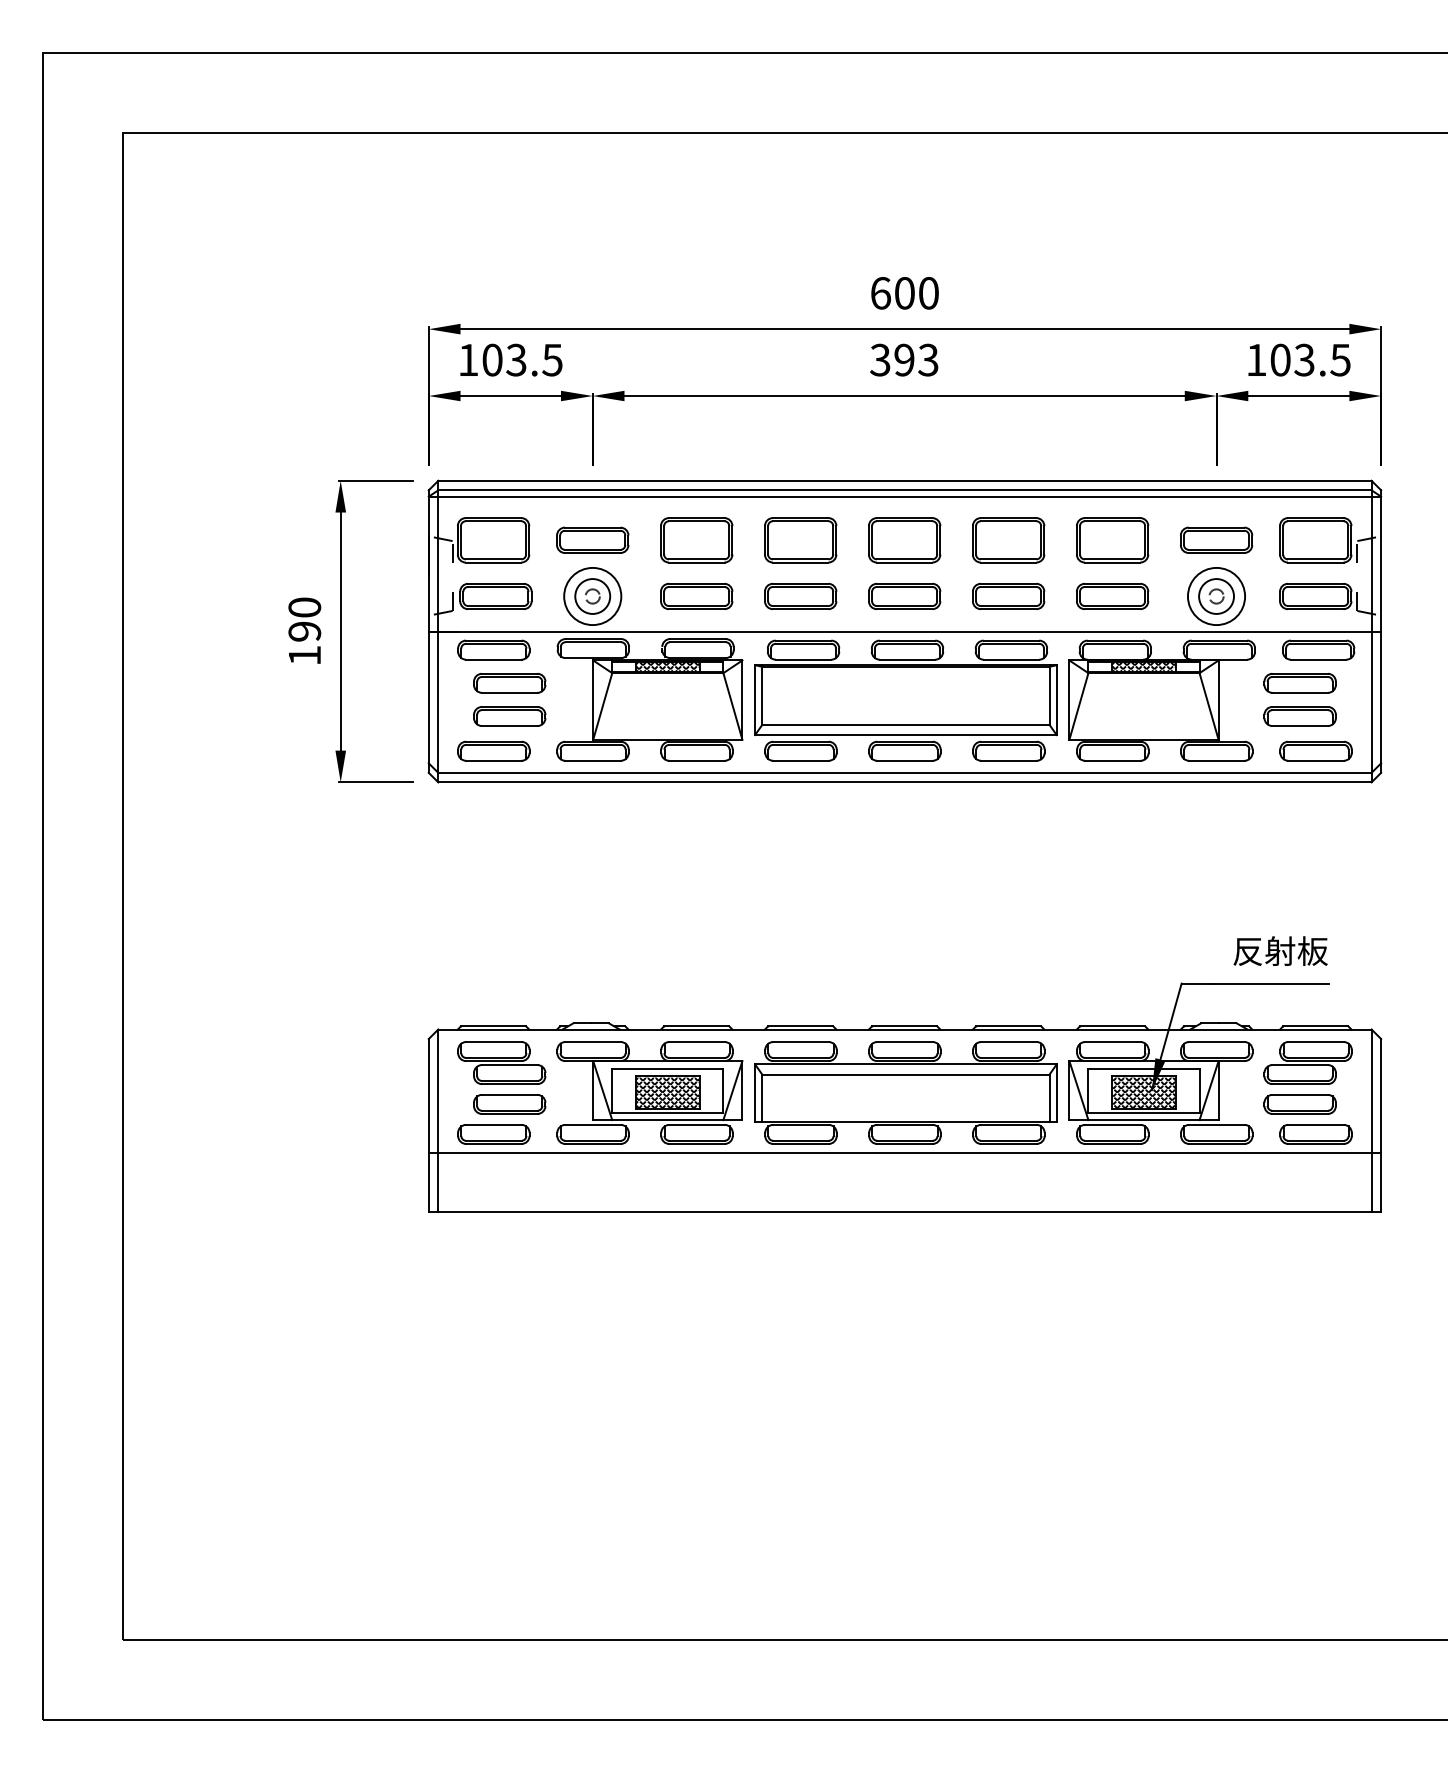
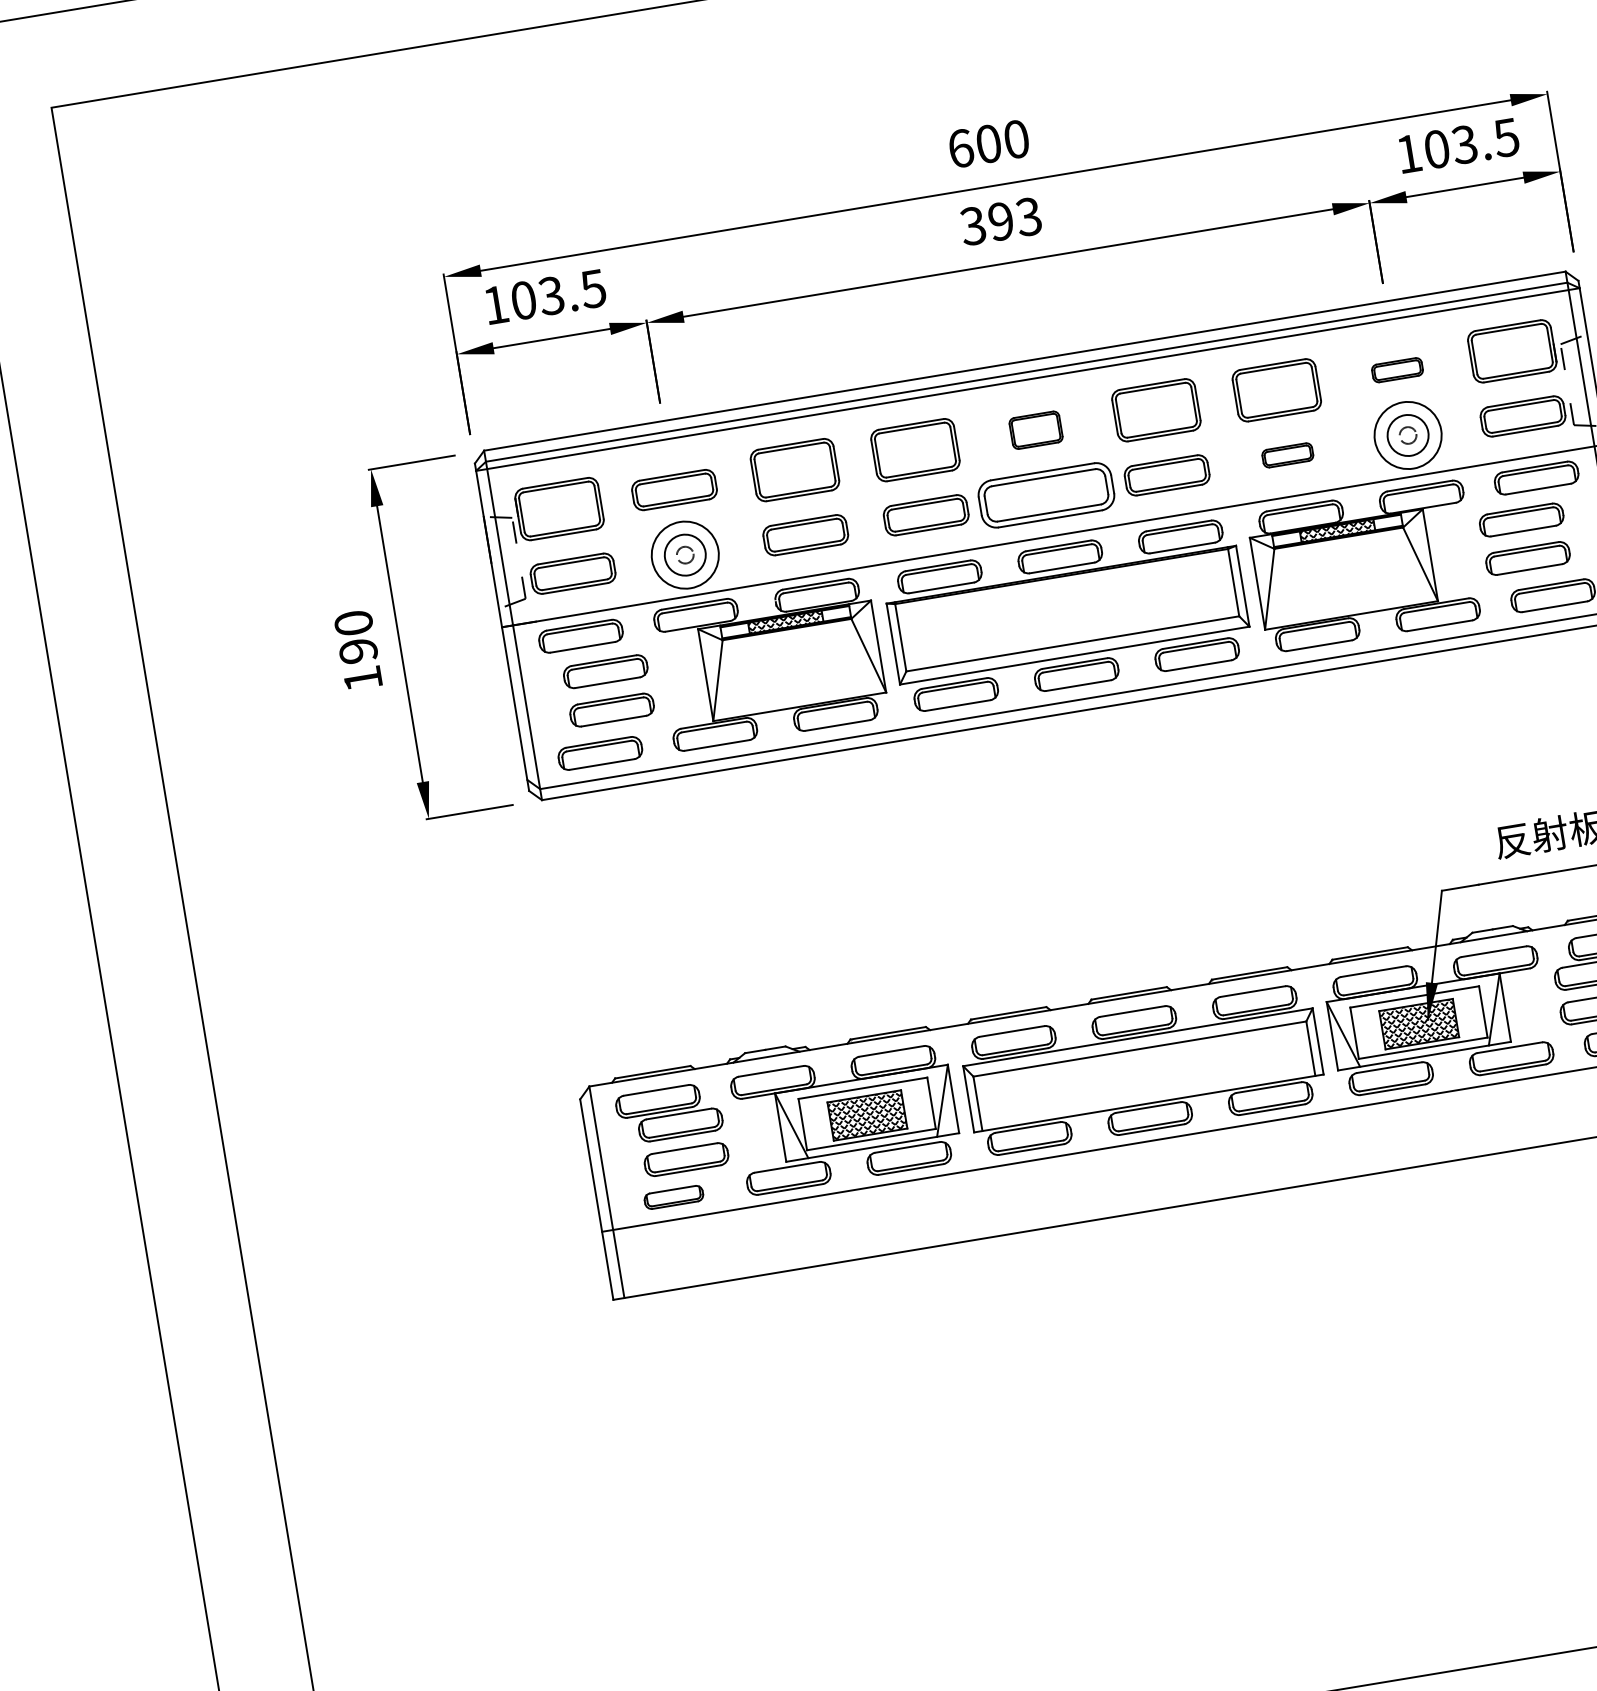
part: (1216, 539) -> (1397, 369), size x0.6
part: (904, 540) -> (1035, 430), size x0.6
part: (904, 596) -> (1046, 495), size x1.6
part: (1112, 596) -> (1287, 455), size x0.6
part: (493, 1134) -> (673, 1197), size x0.7

